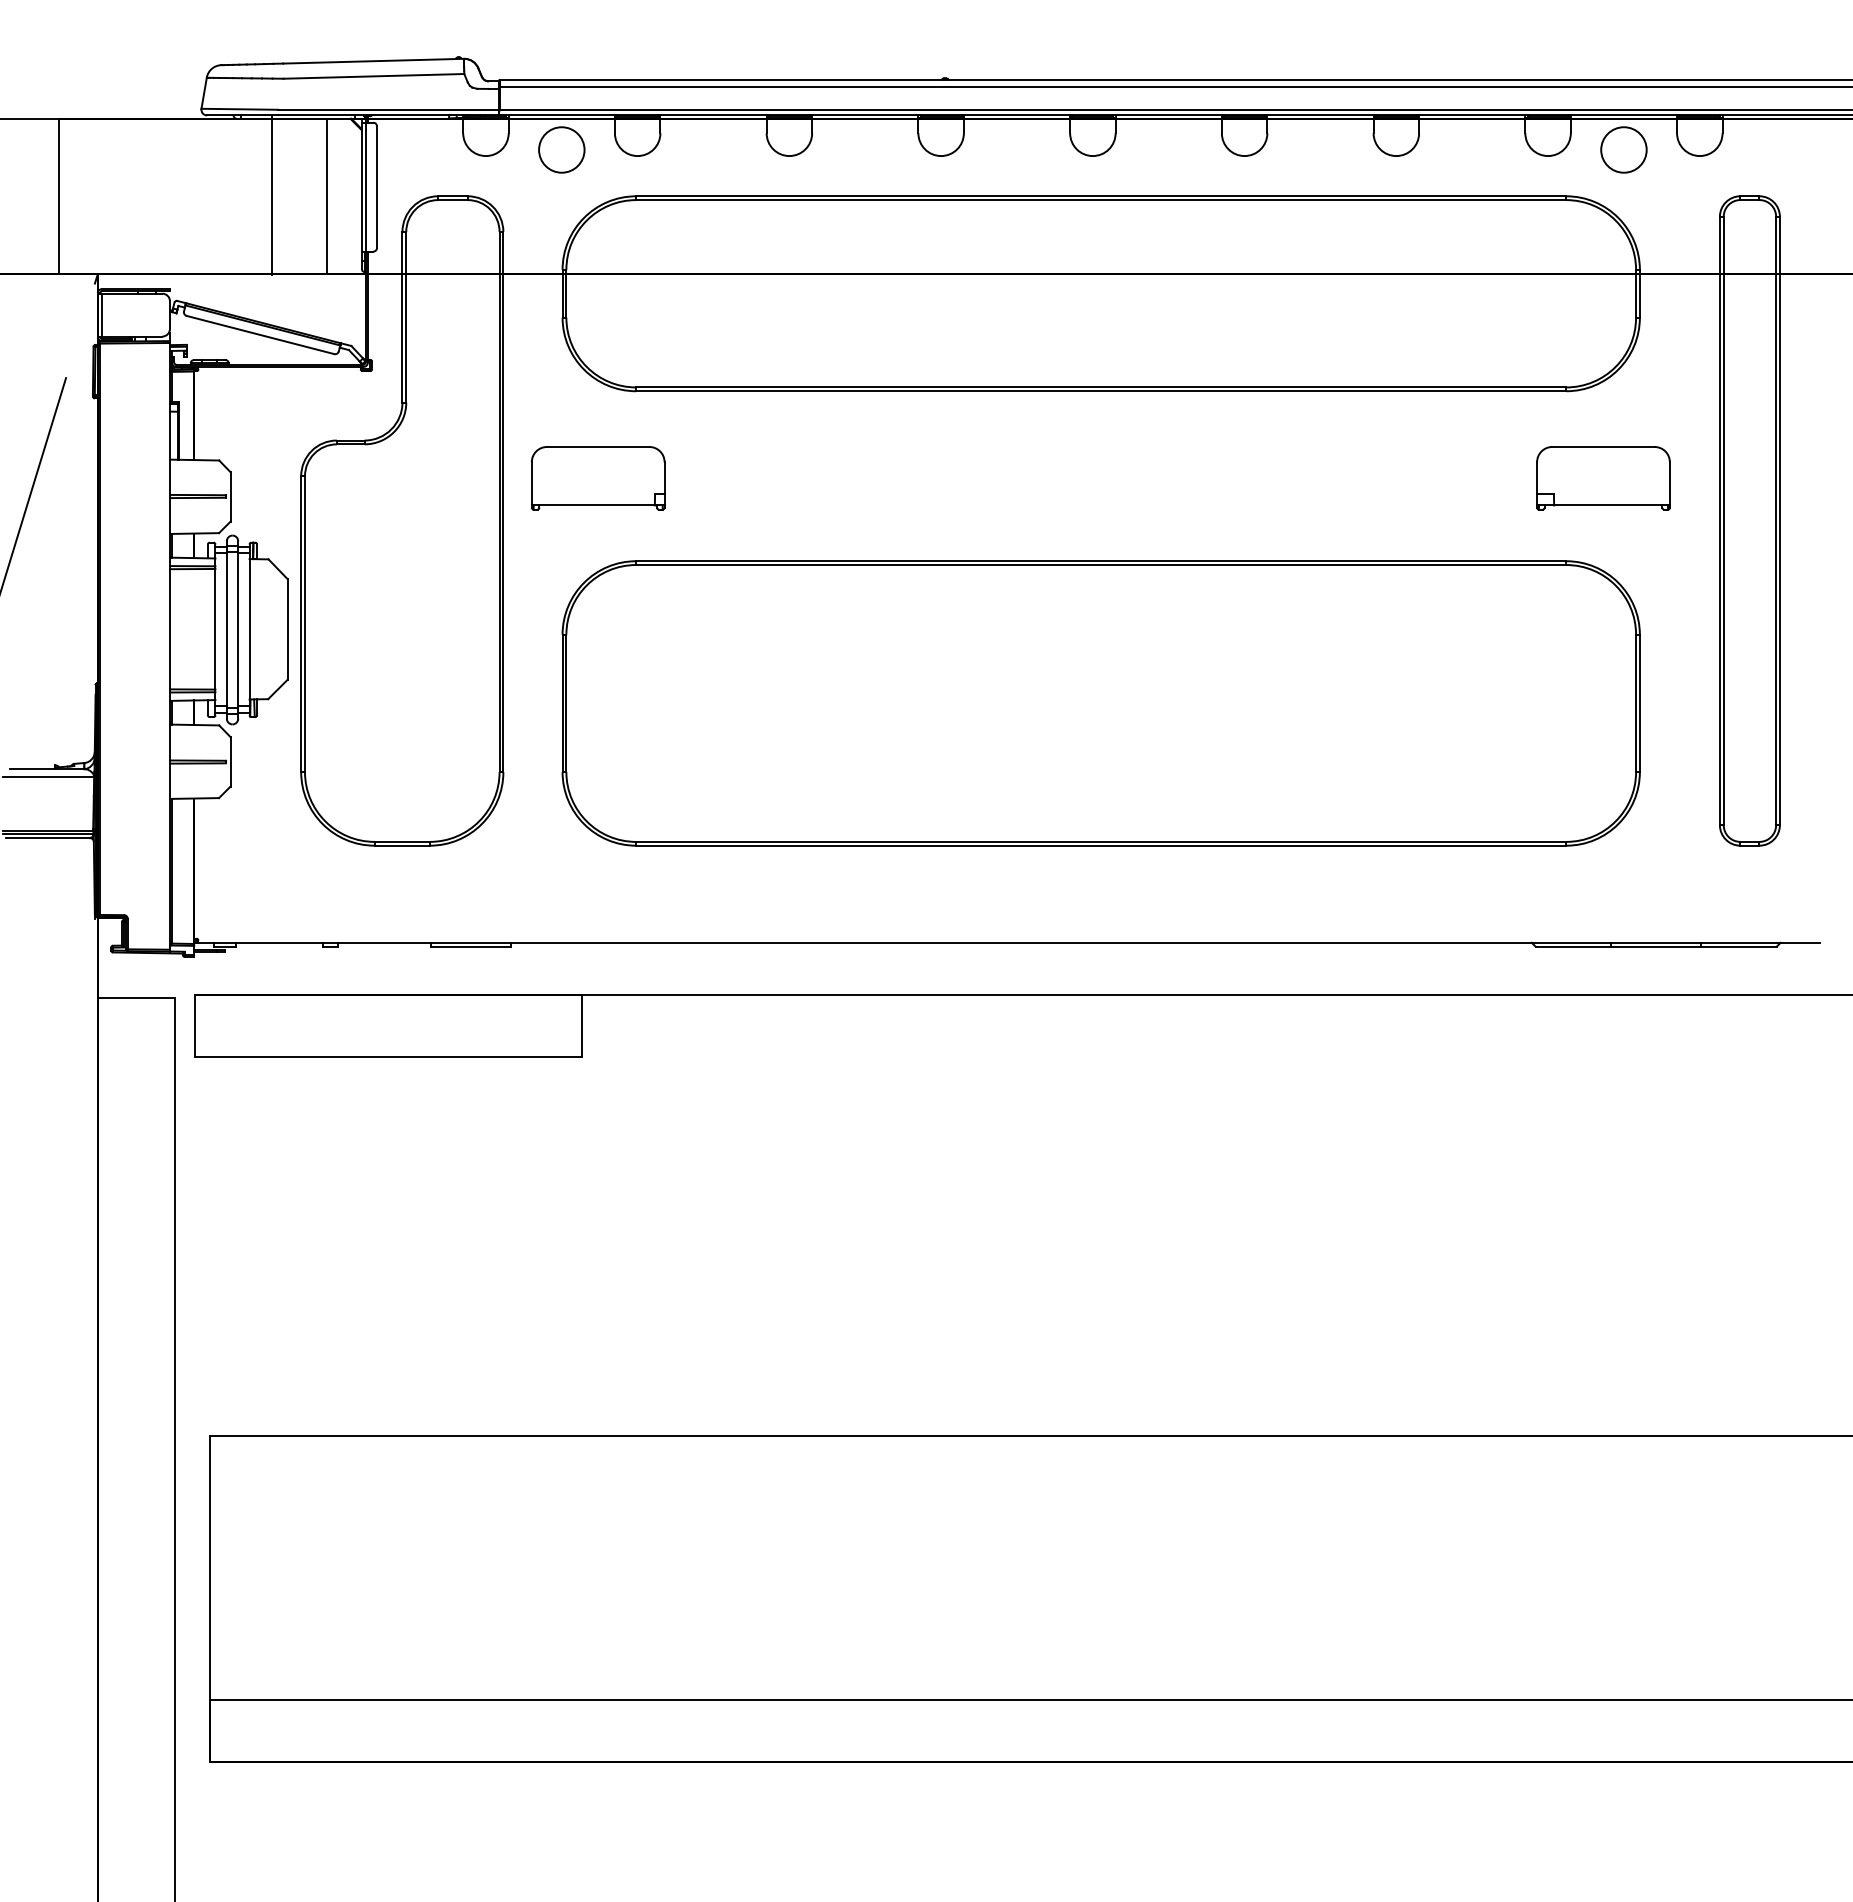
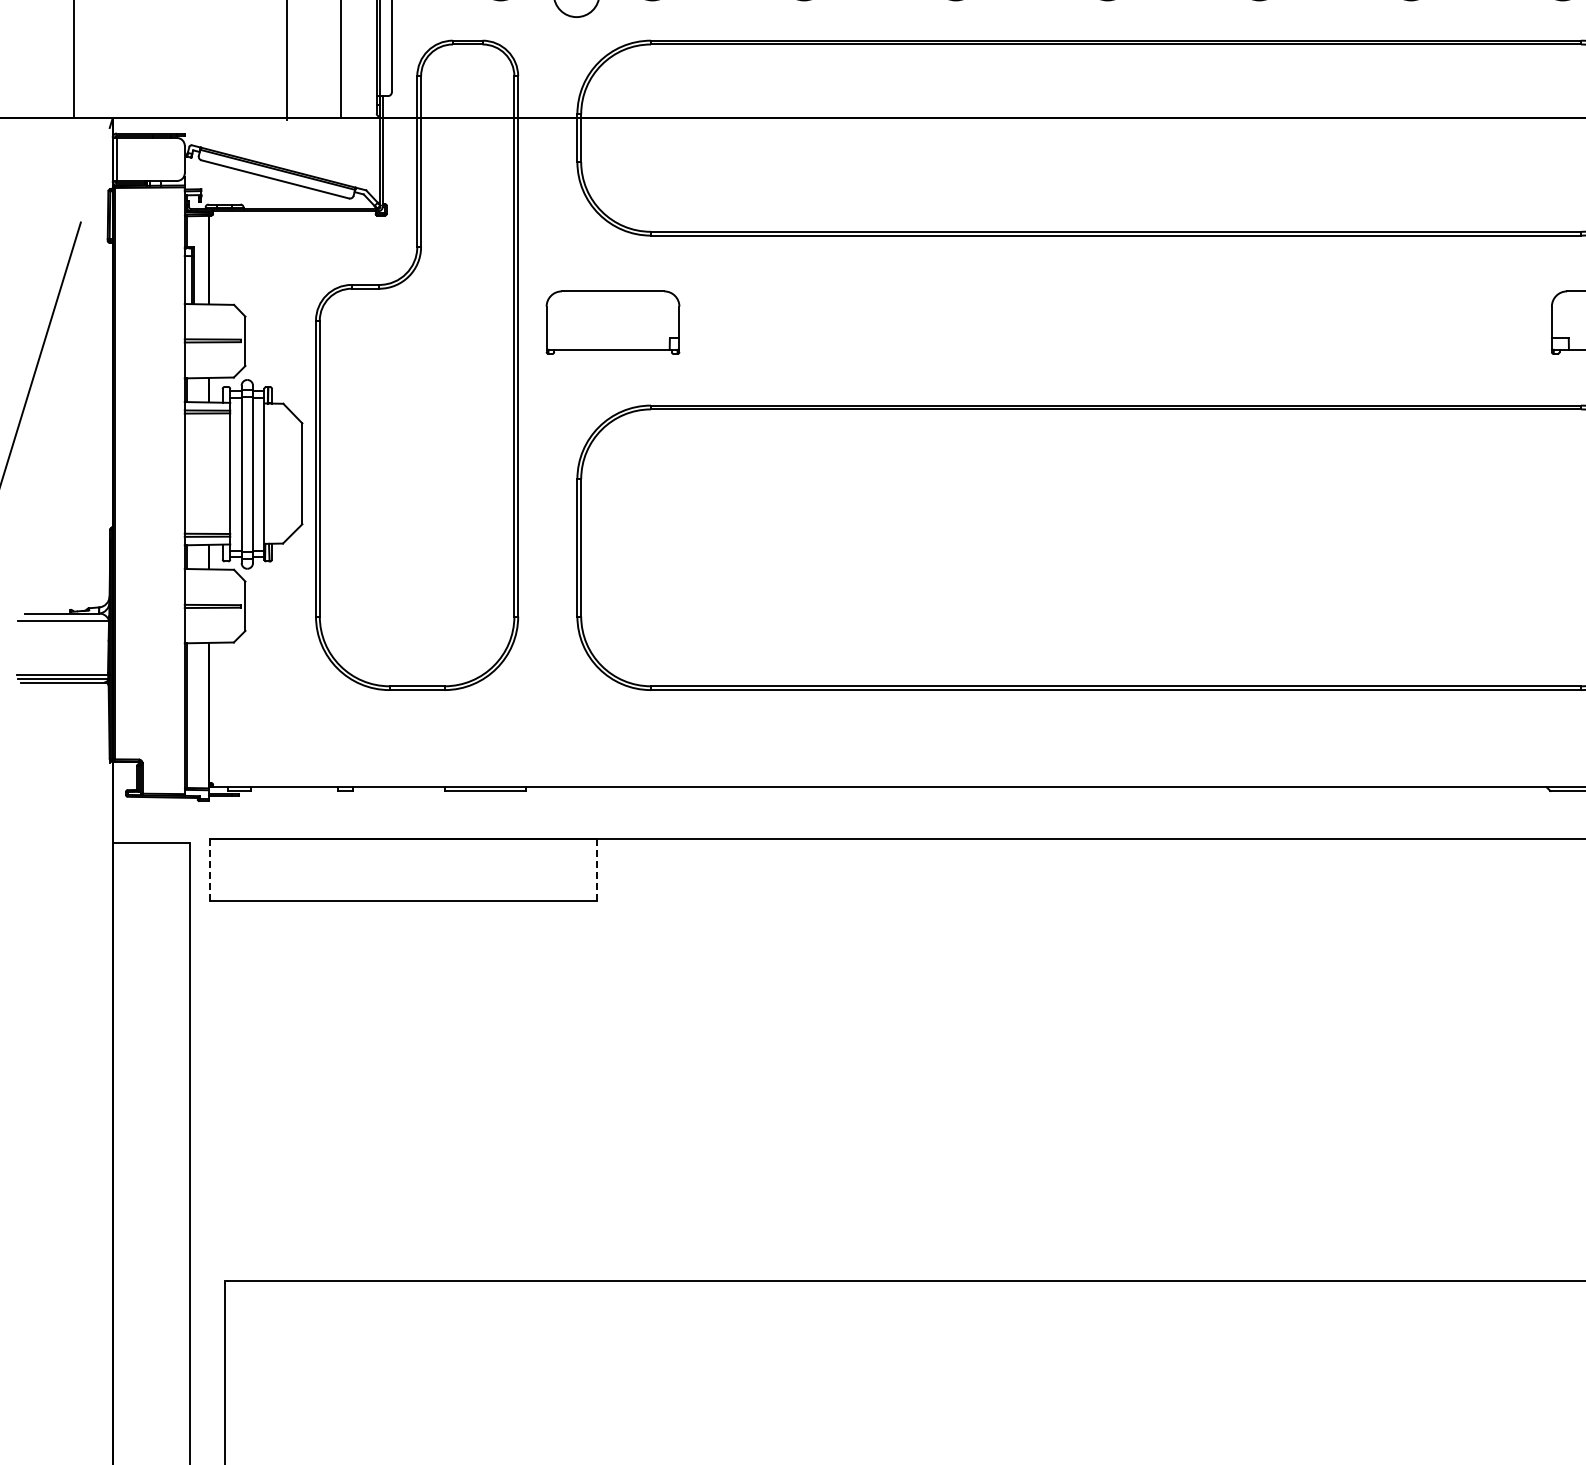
line: (194, 1025) -> (209, 869), solid -> dashed
line: (582, 1025) -> (597, 869), solid -> dashed

